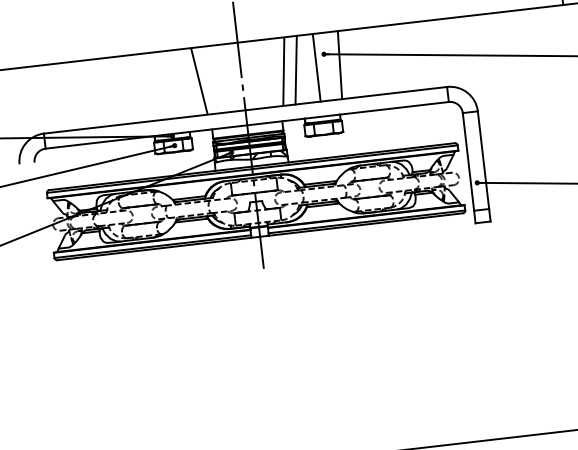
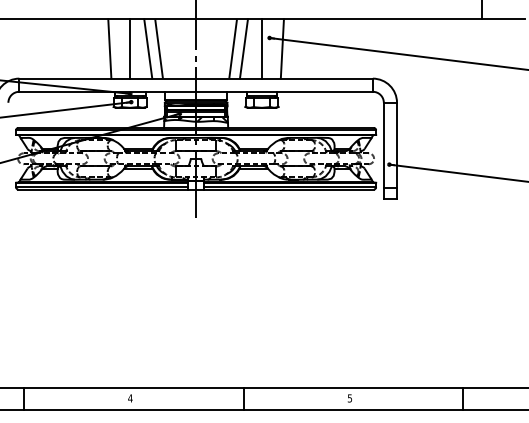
line: (187, 82) -> (148, 48), added
line: (166, 84) -> (130, 48), added
line: (142, 87) -> (109, 48), added

